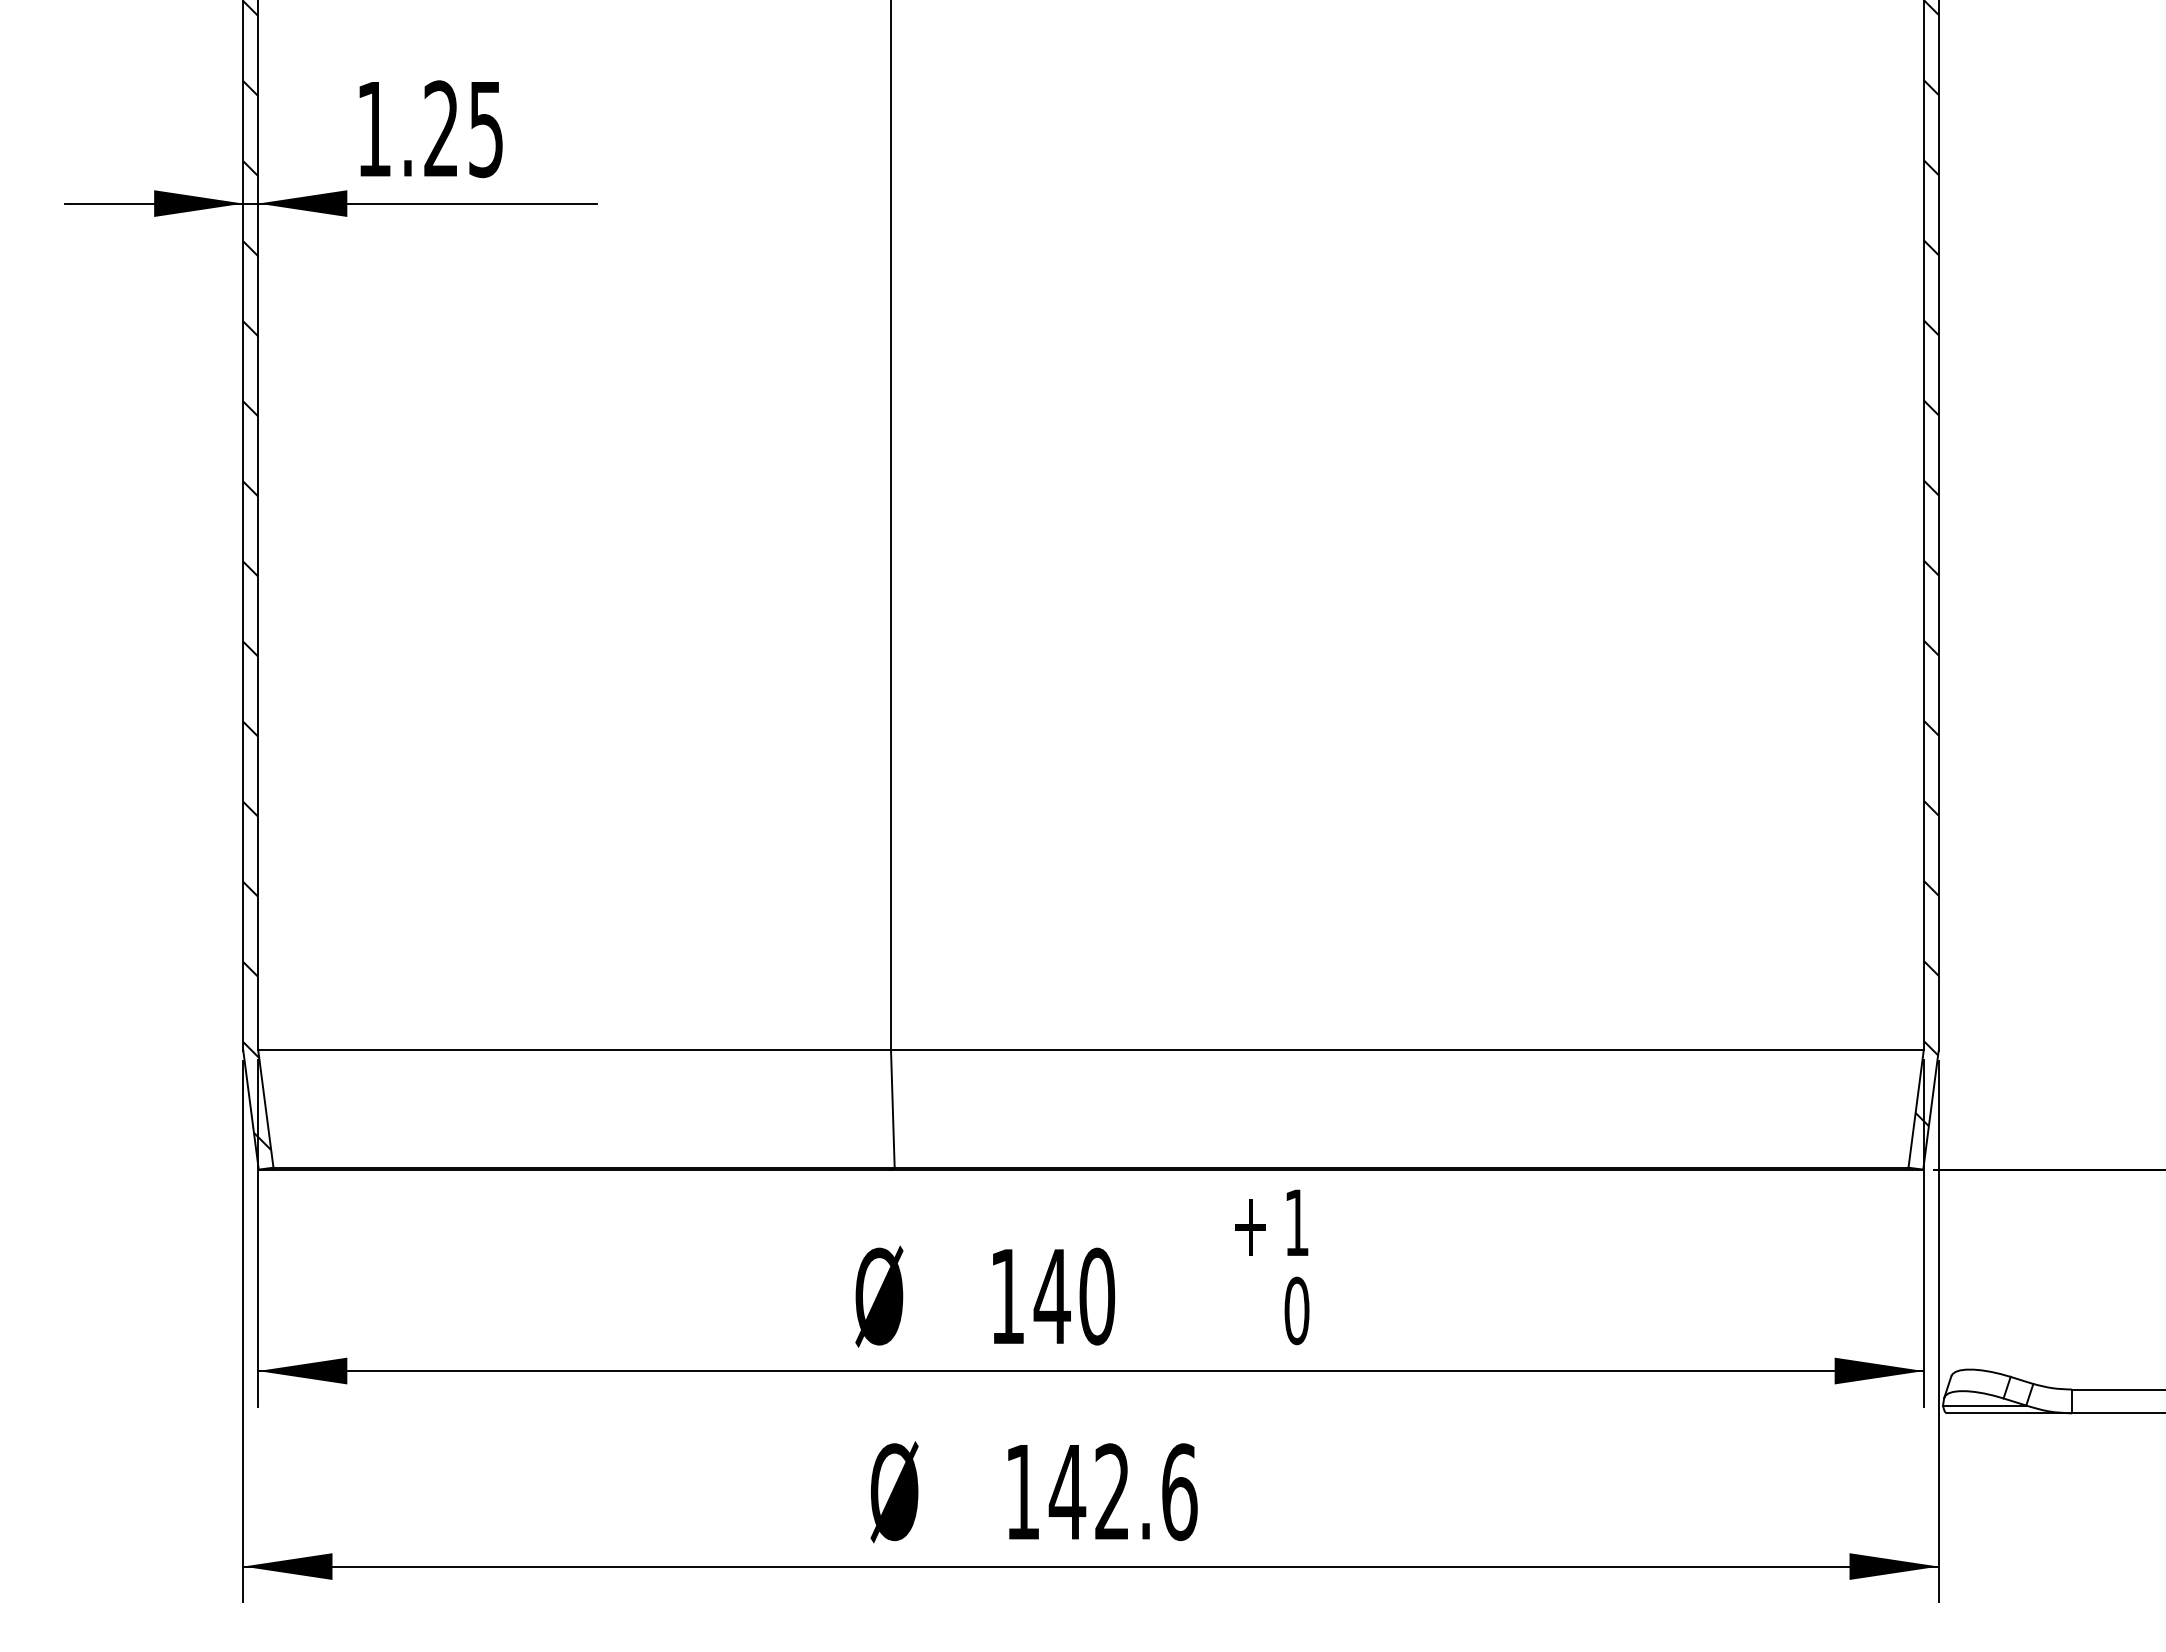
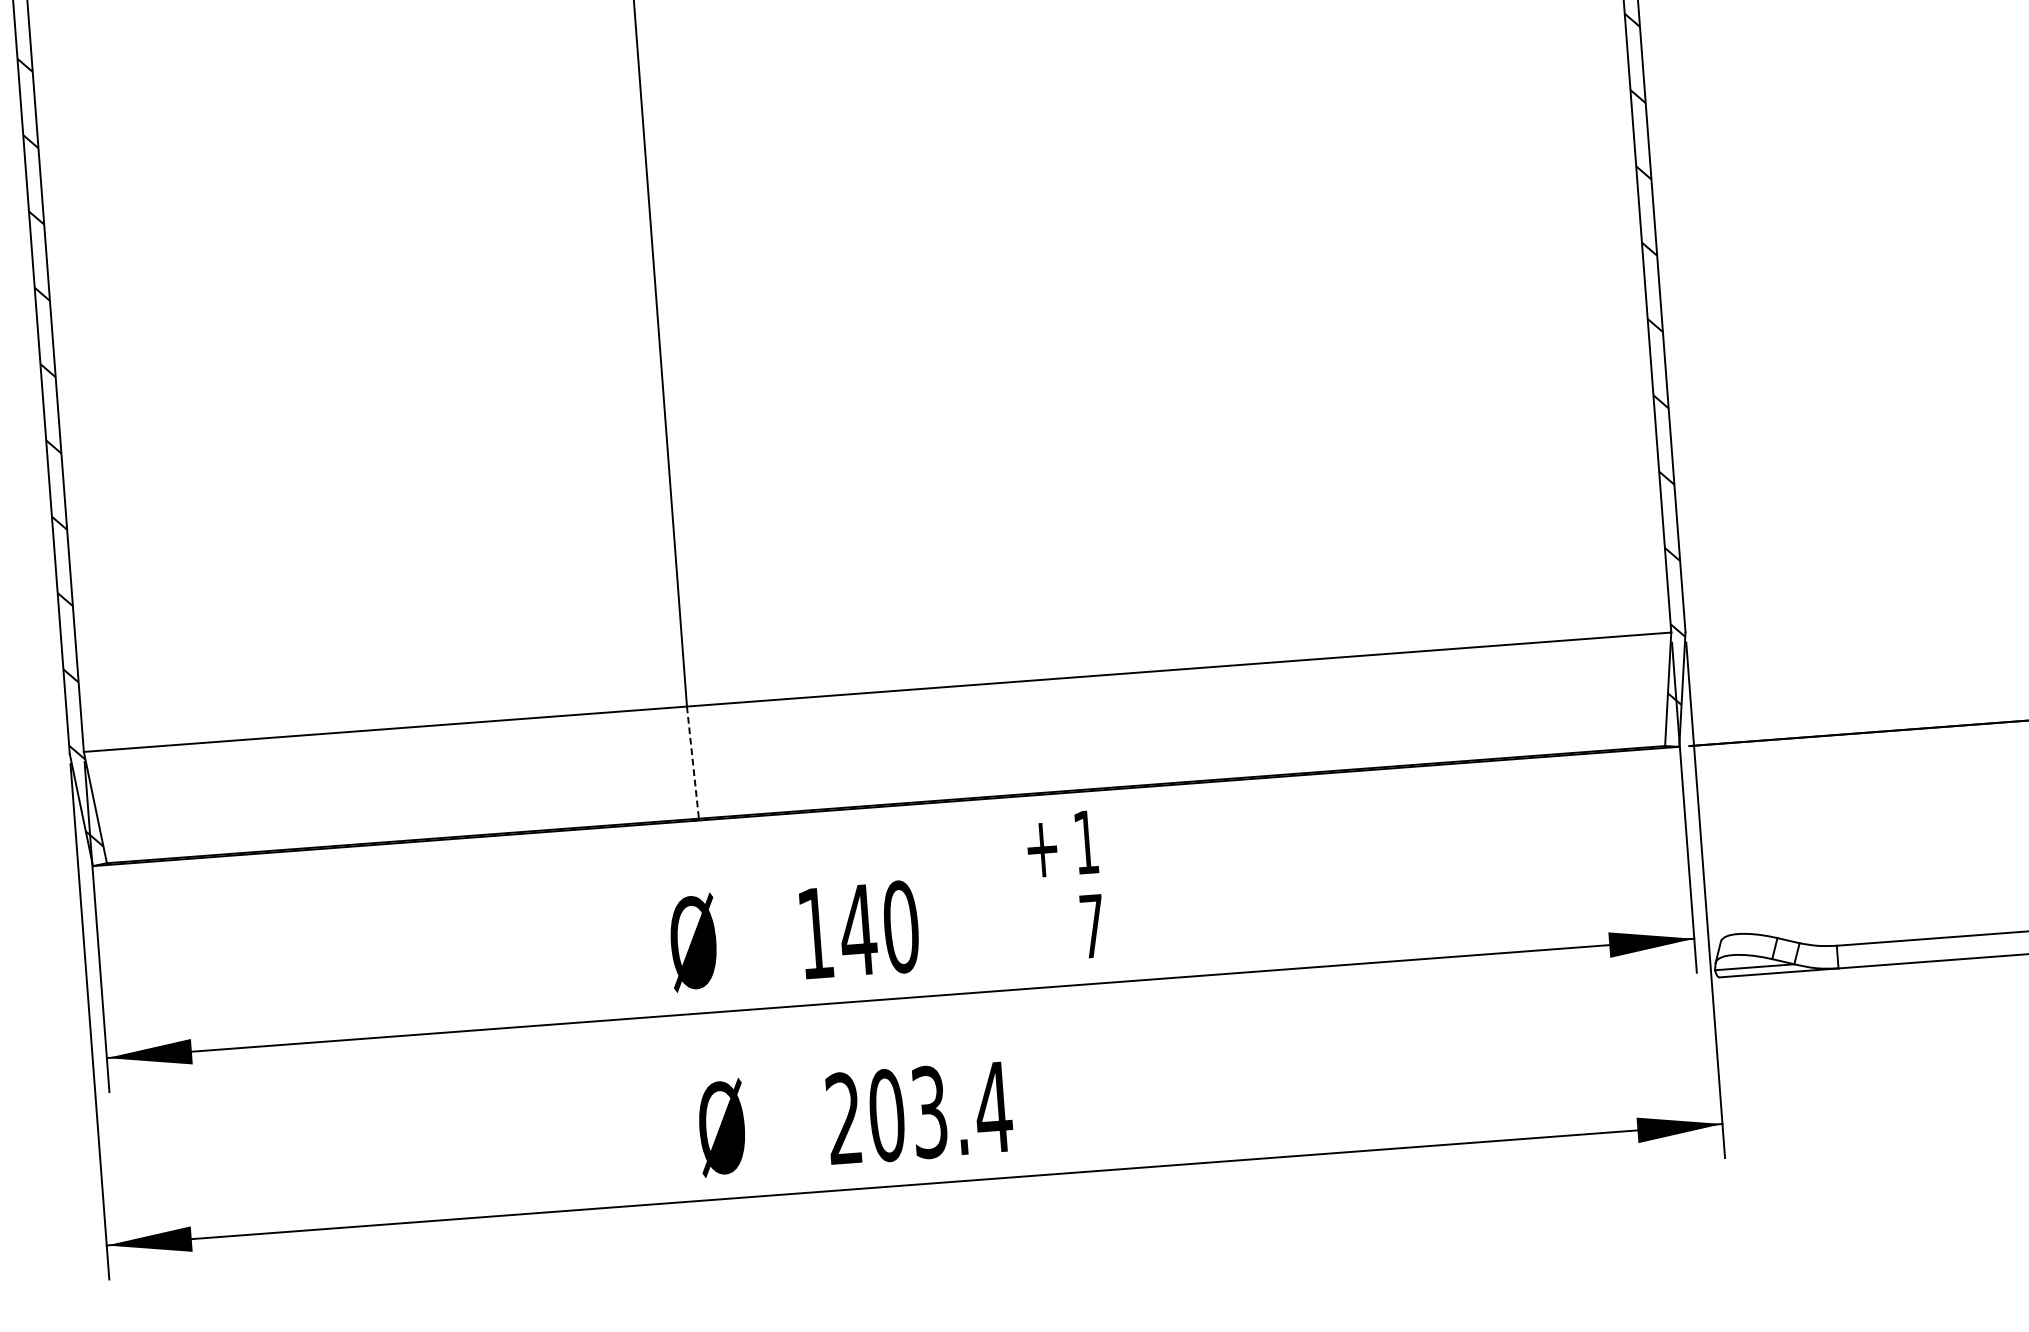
line: (892, 1108) -> (692, 762), solid -> dashed
text: (1296, 1310) -> (1092, 925), 0 -> 7
text: (1101, 1492) -> (919, 1113), 142.6 -> 203.4

